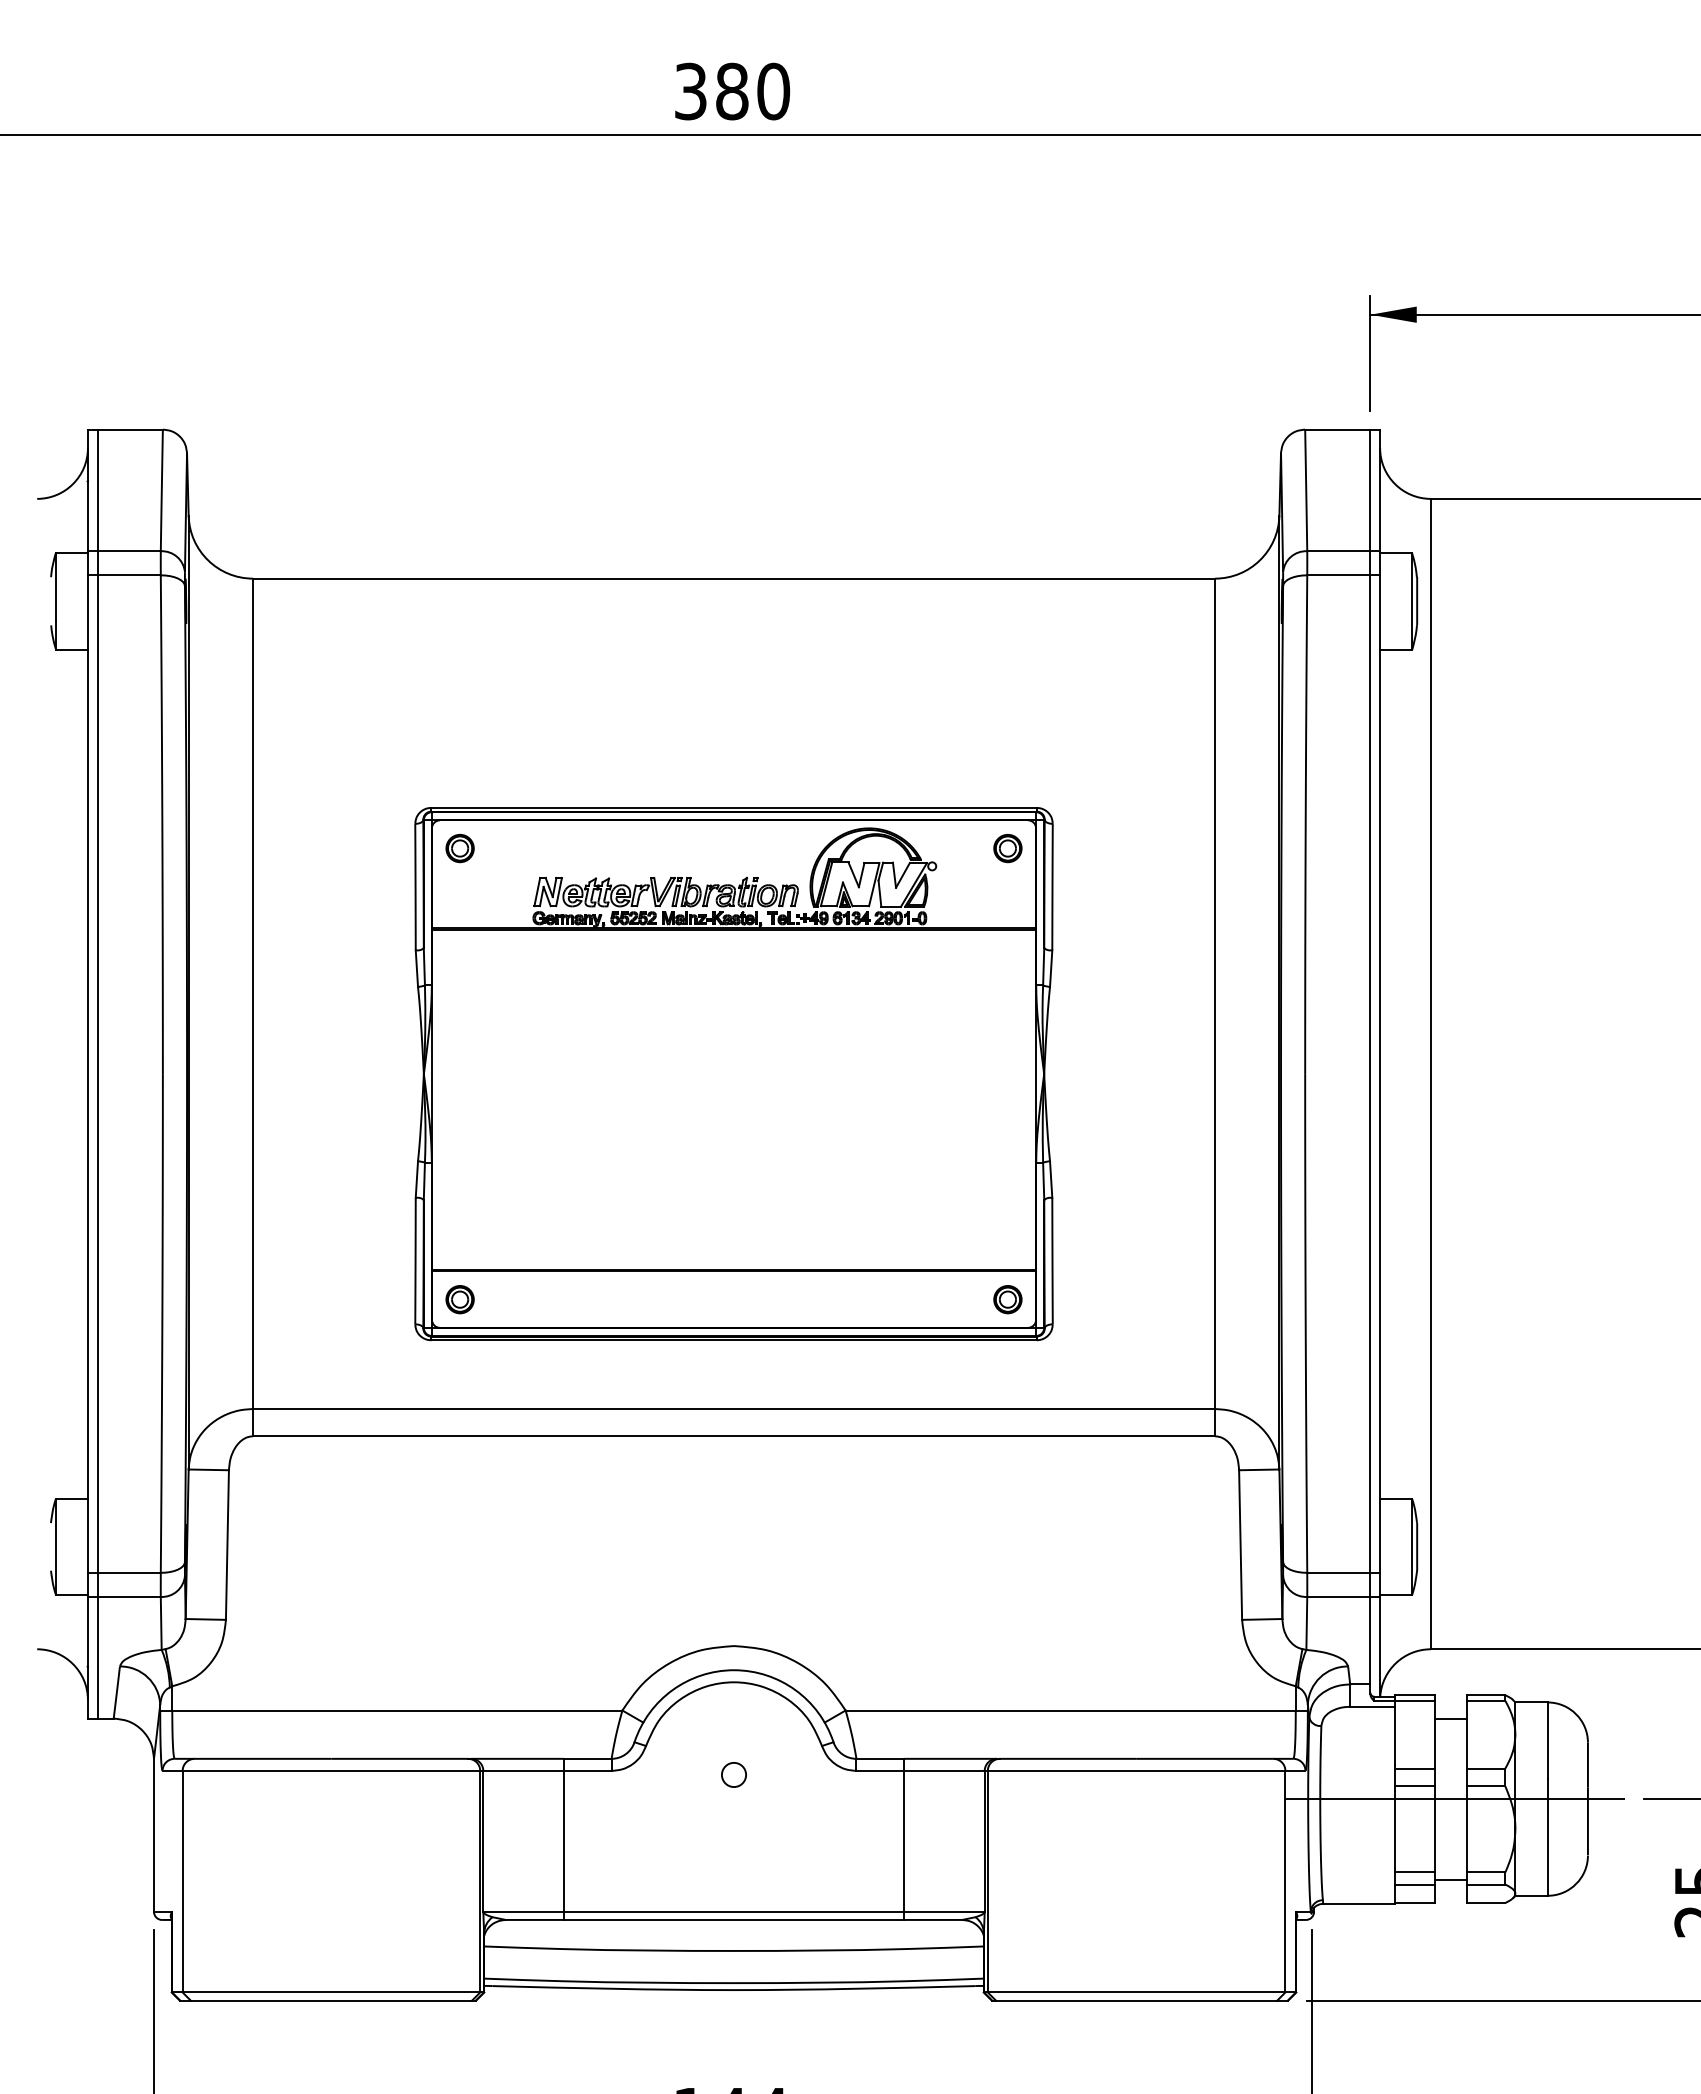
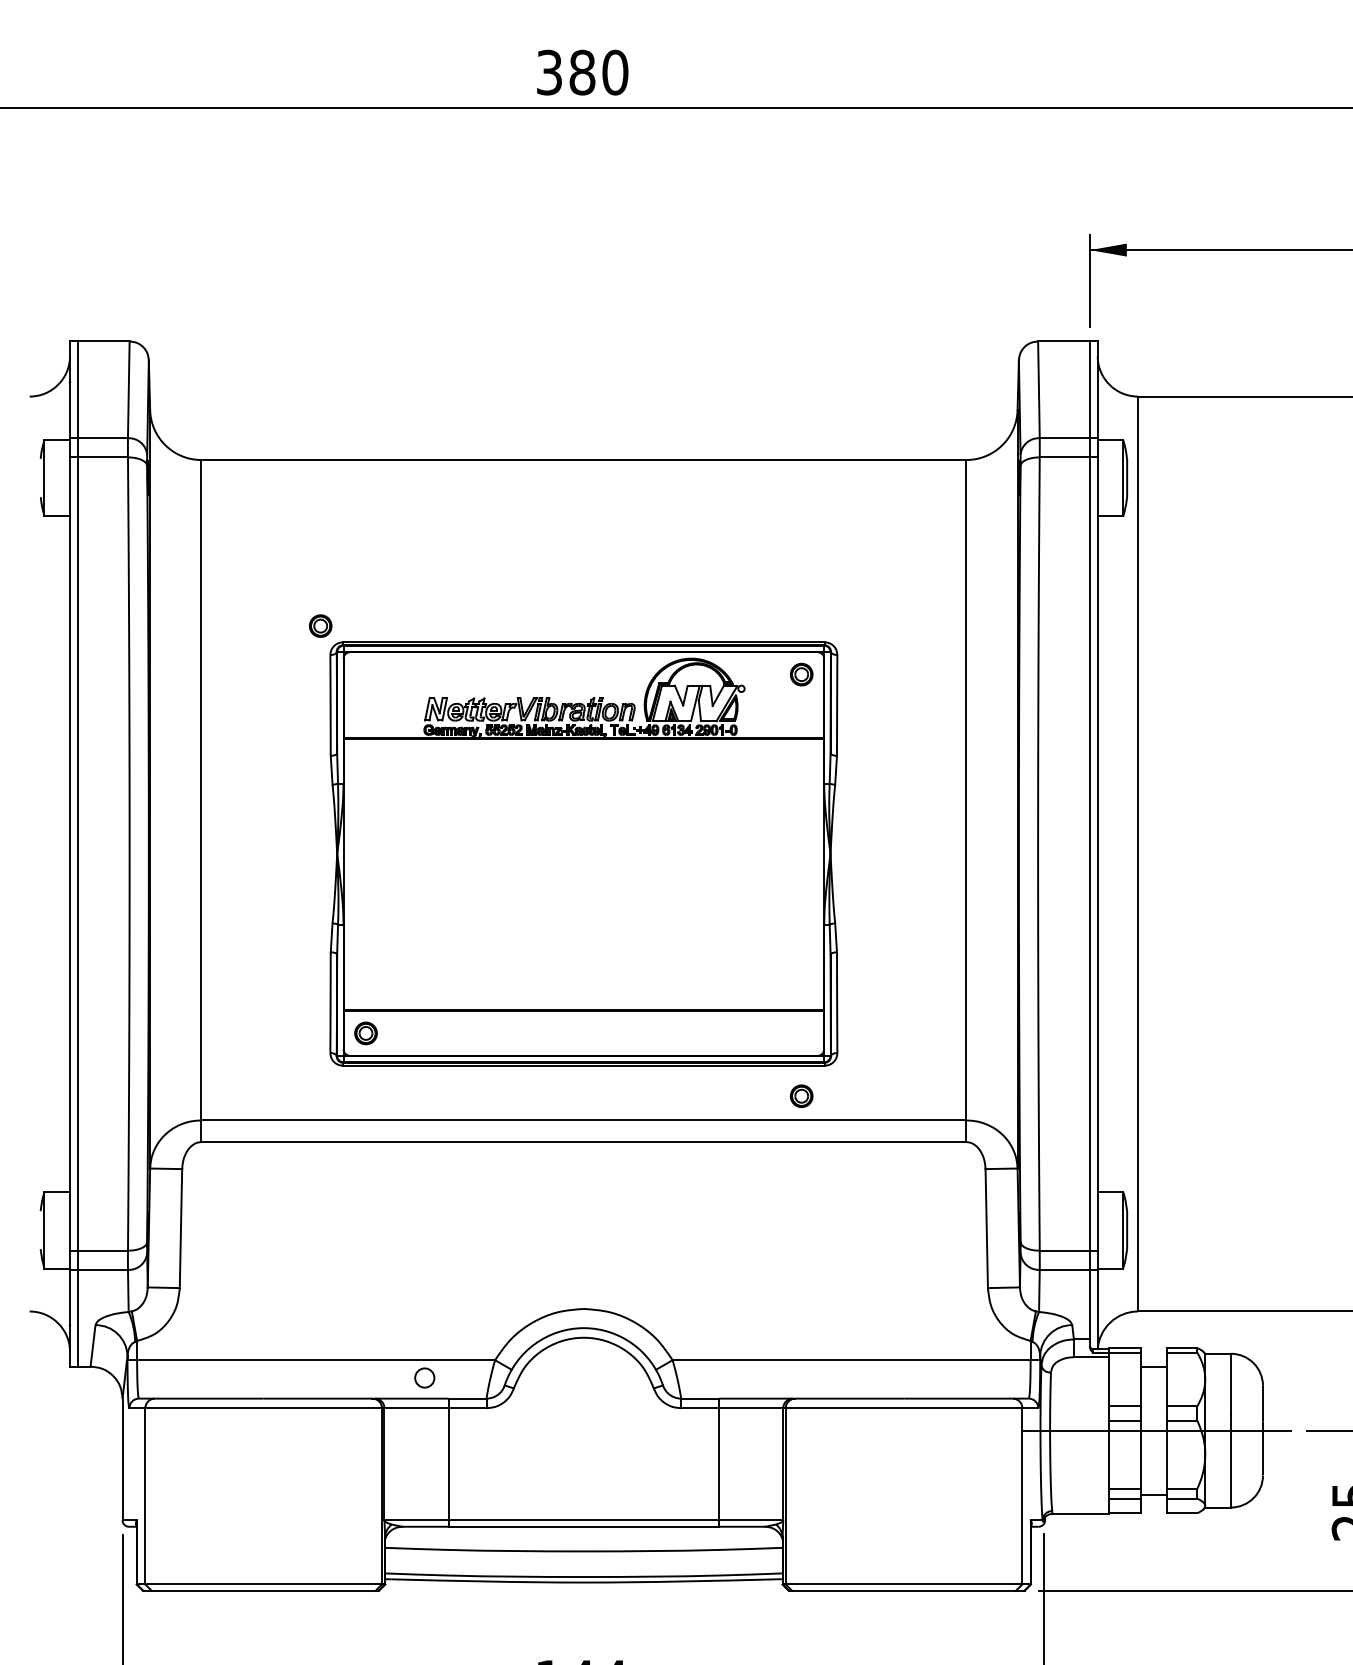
part: (459, 848) -> (320, 626), moved
part: (1007, 1299) -> (801, 1096), moved
circle: (733, 1774) -> (424, 1377), moved

